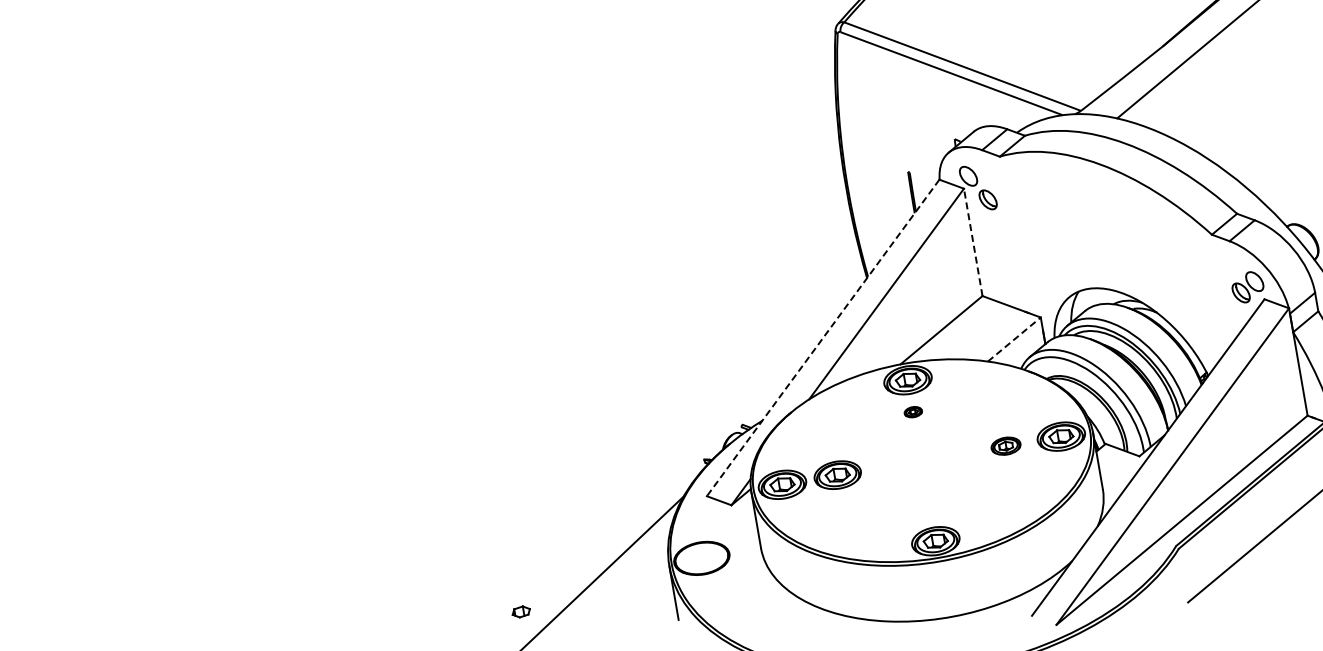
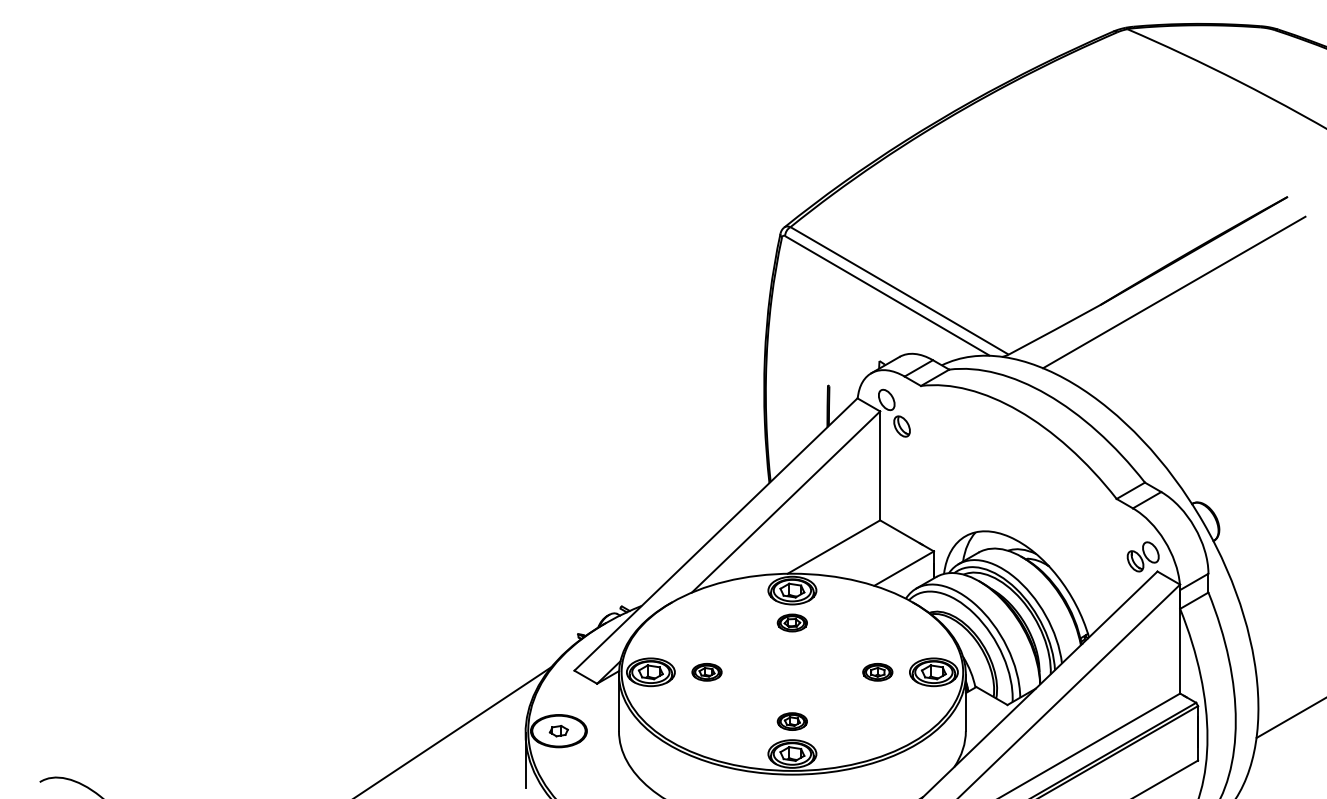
line: (973, 241) -> (880, 465), dashed -> solid
line: (822, 338) -> (715, 534), dashed -> solid
line: (1014, 339) -> (904, 568), dashed -> solid
part: (912, 411) -> (791, 622), size x1.67
part: (837, 475) -> (706, 672), size x0.62
part: (929, 509) -> (791, 721), added
part: (520, 612) -> (558, 731), moved

